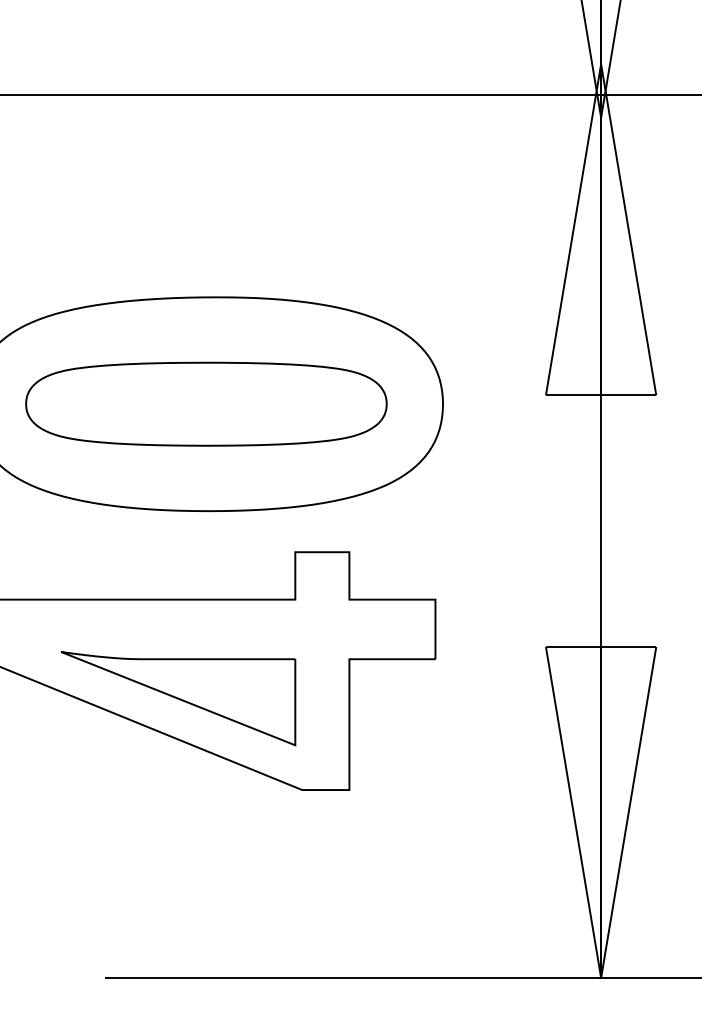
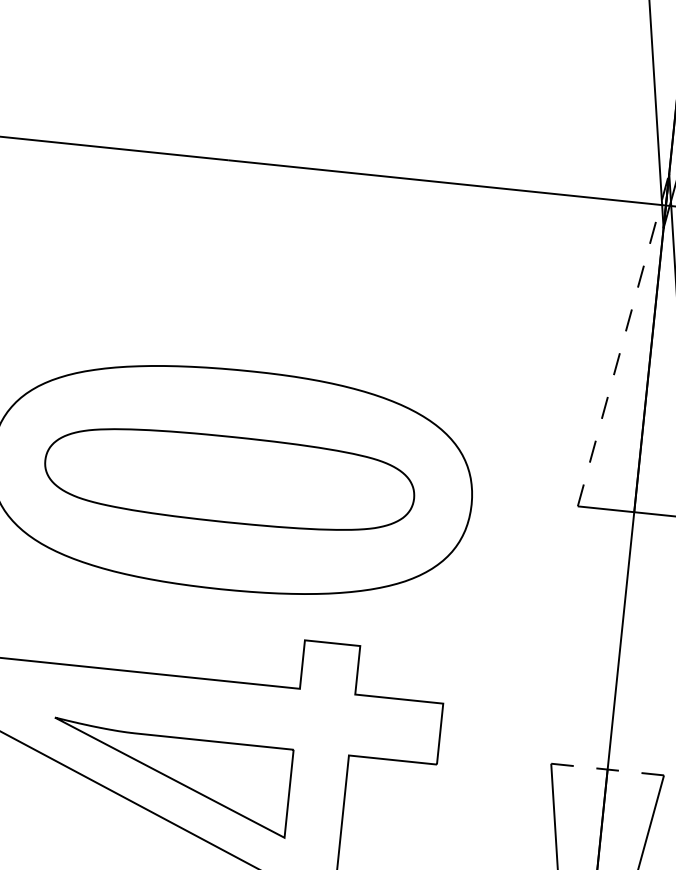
line: (573, 229) -> (623, 339), solid -> dashed
line: (600, 646) -> (607, 768), solid -> dashed

